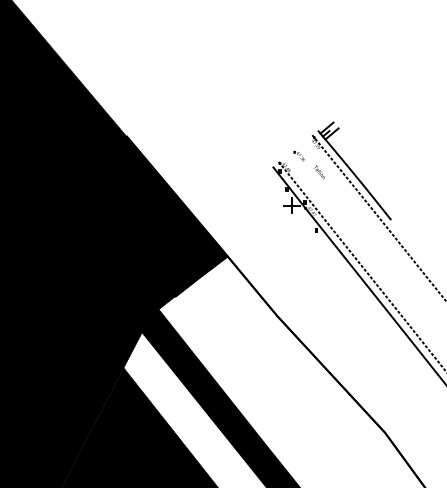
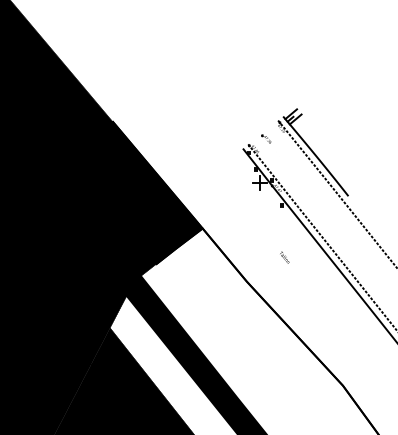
text: (319, 172) -> (284, 257), moved

